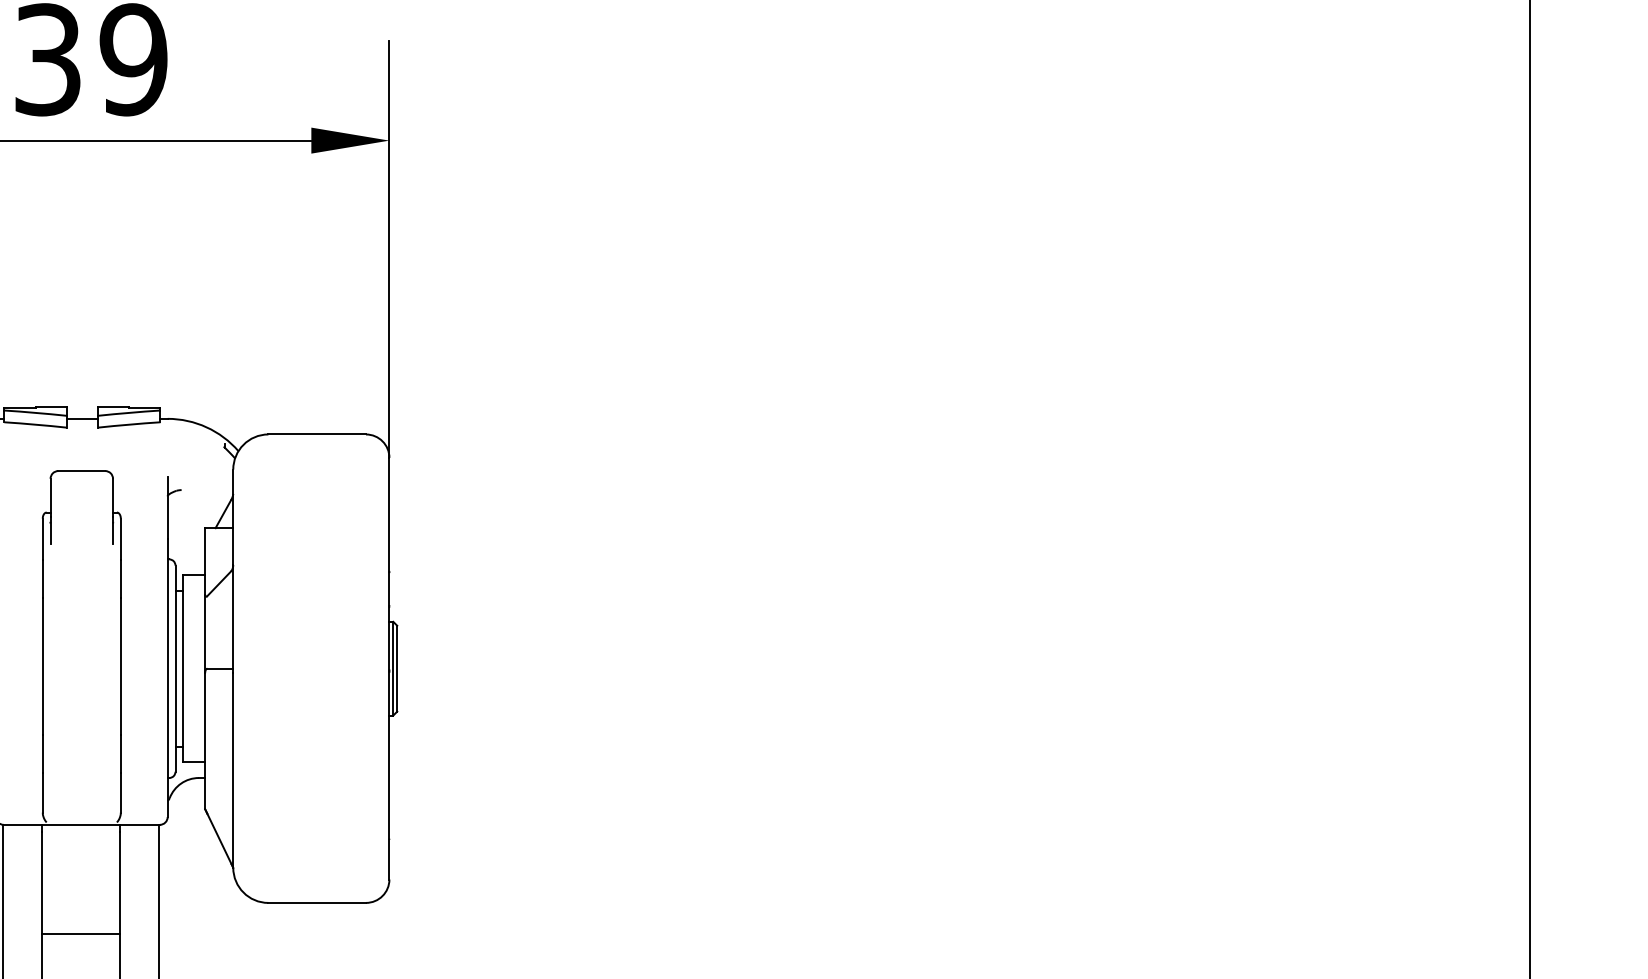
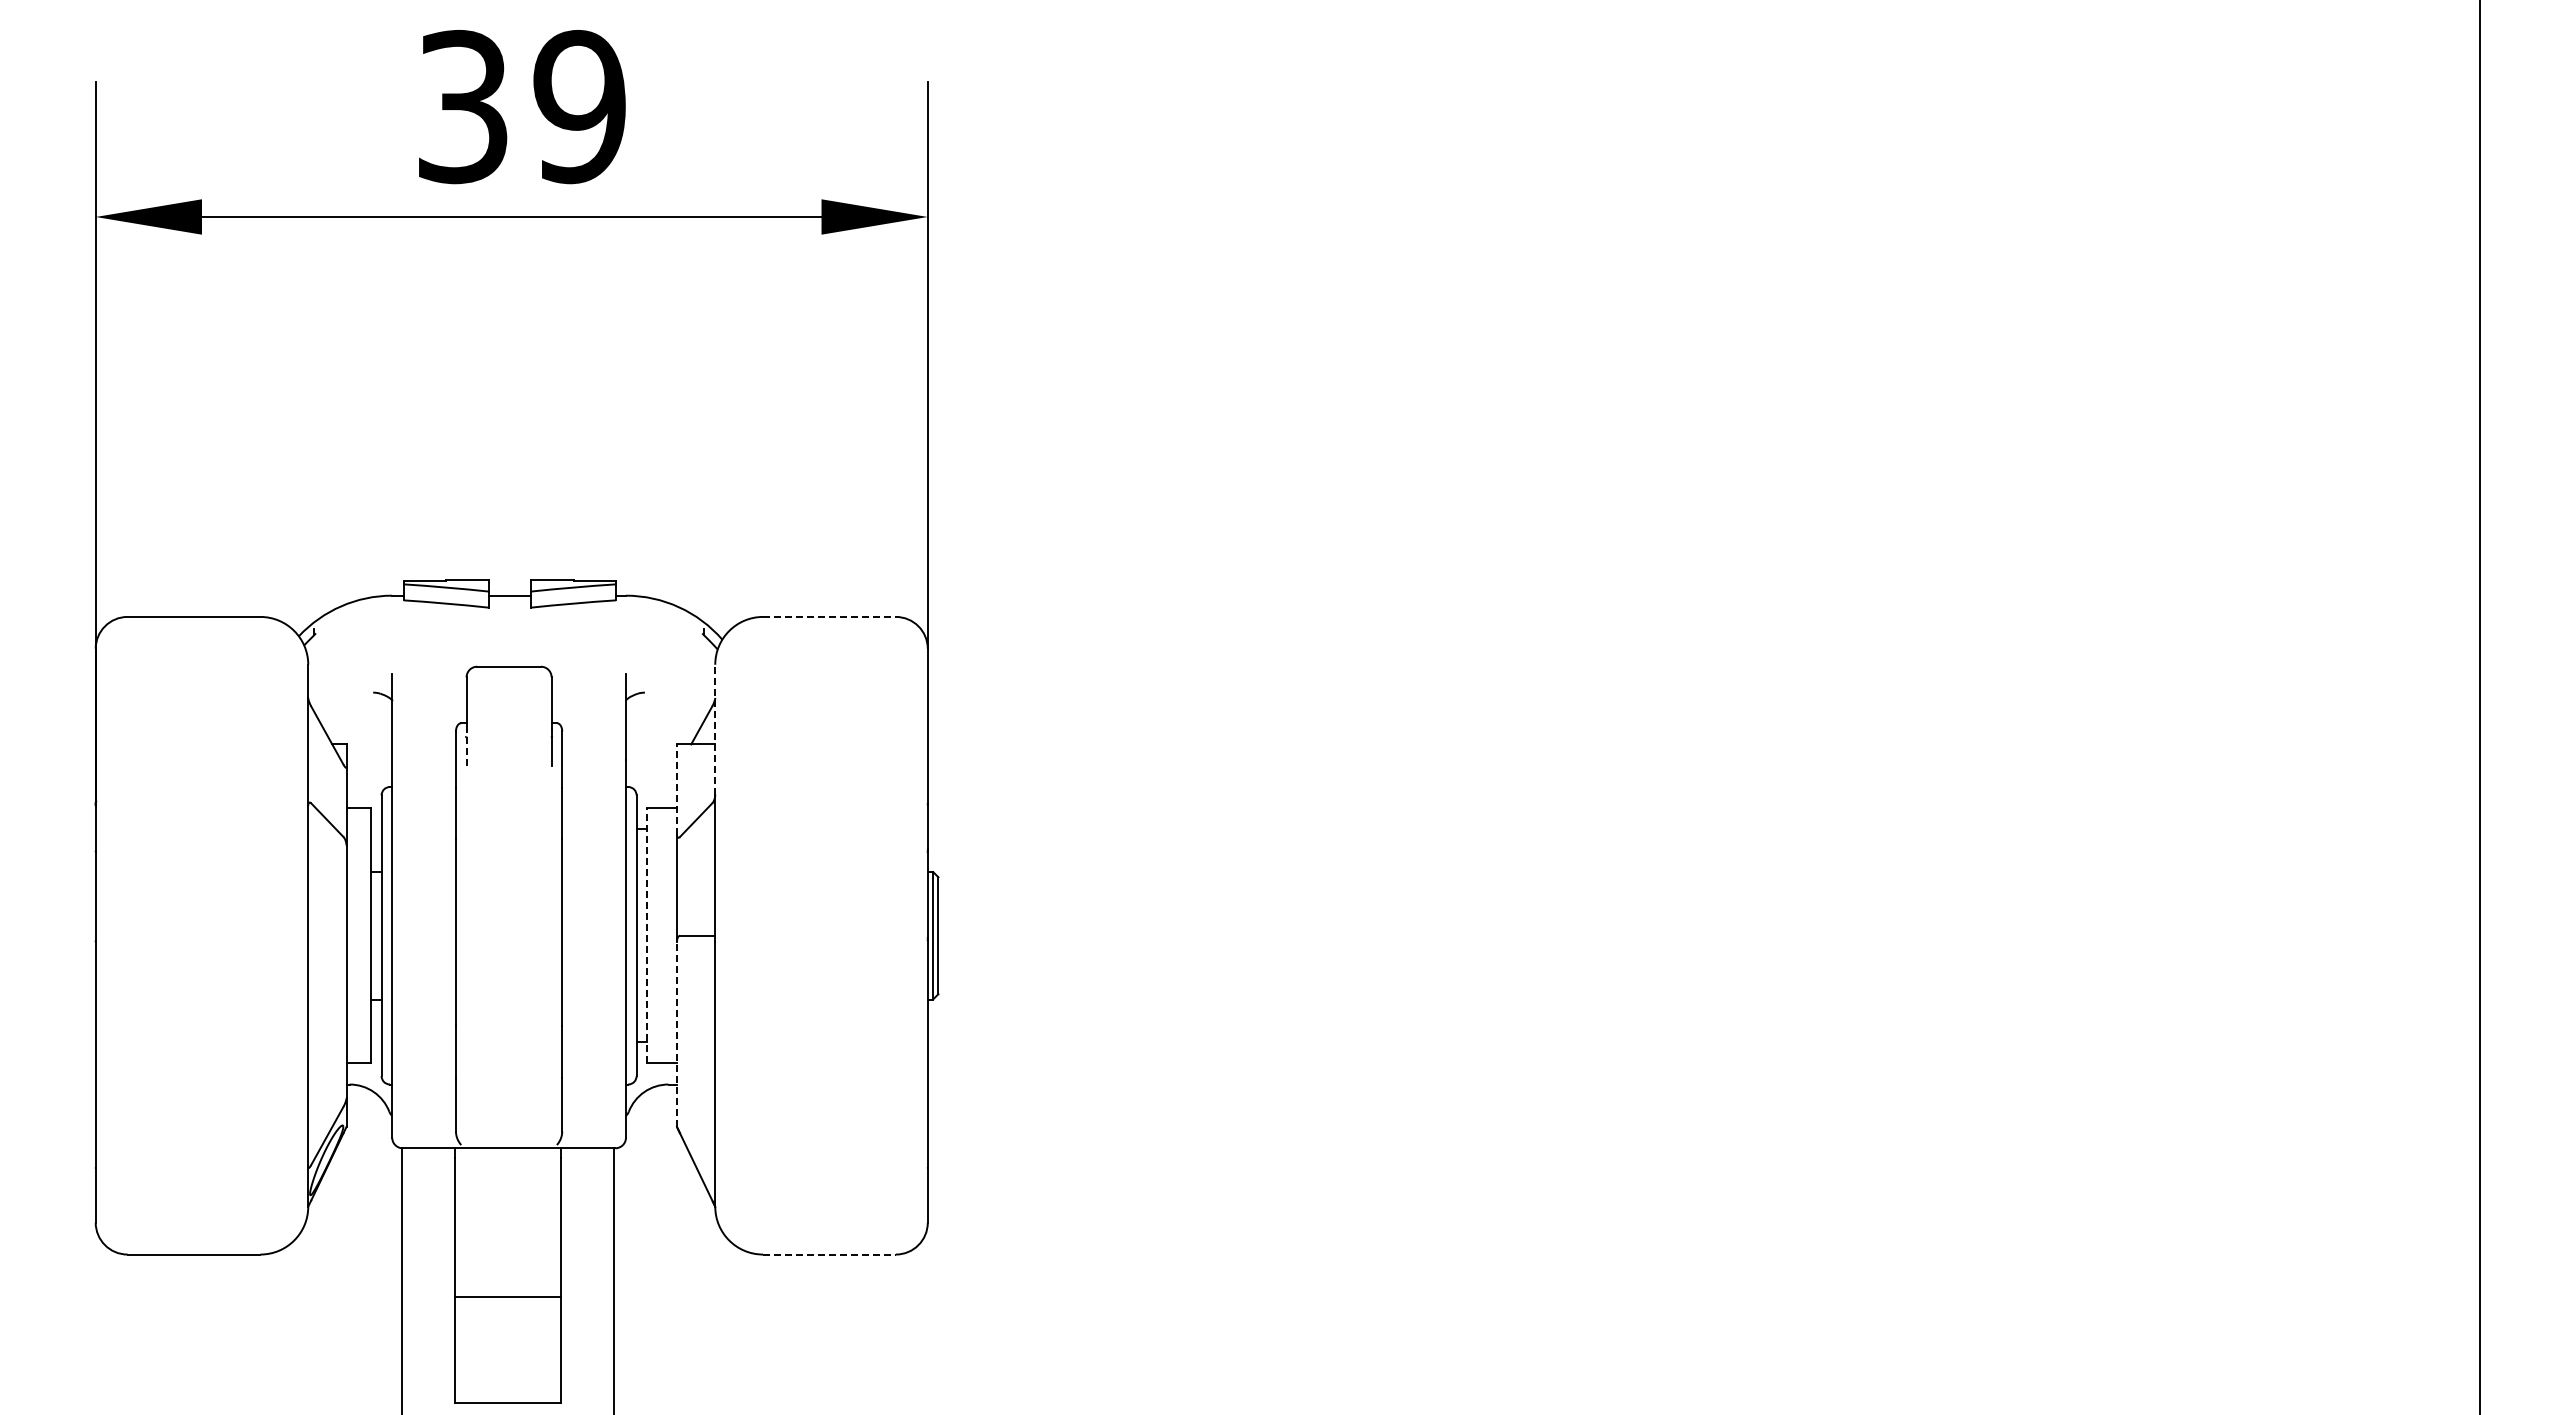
line: (317, 434) -> (830, 616), solid -> dashed
line: (233, 517) -> (715, 729), solid -> dashed
line: (50, 530) -> (466, 747), solid -> dashed
line: (205, 561) -> (677, 789), solid -> dashed
line: (183, 668) -> (647, 935), solid -> dashed
line: (205, 741) -> (677, 1034), solid -> dashed
line: (317, 902) -> (830, 1254), solid -> dashed

